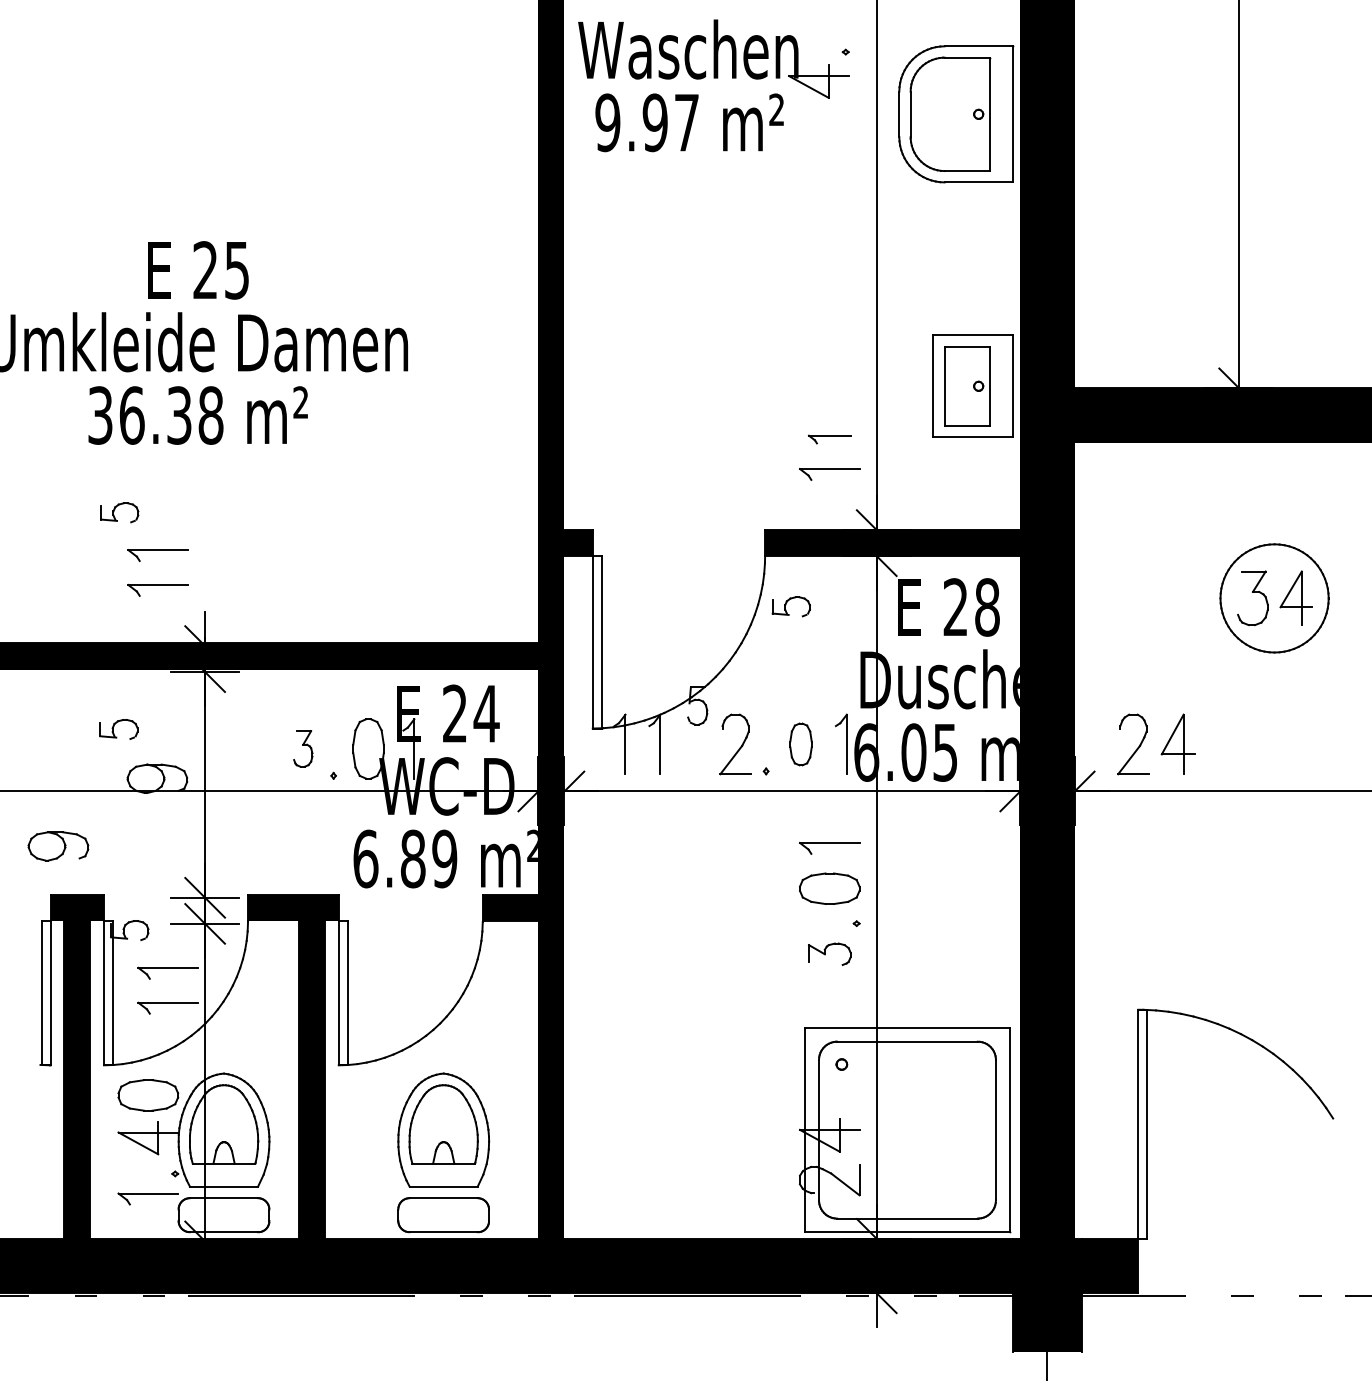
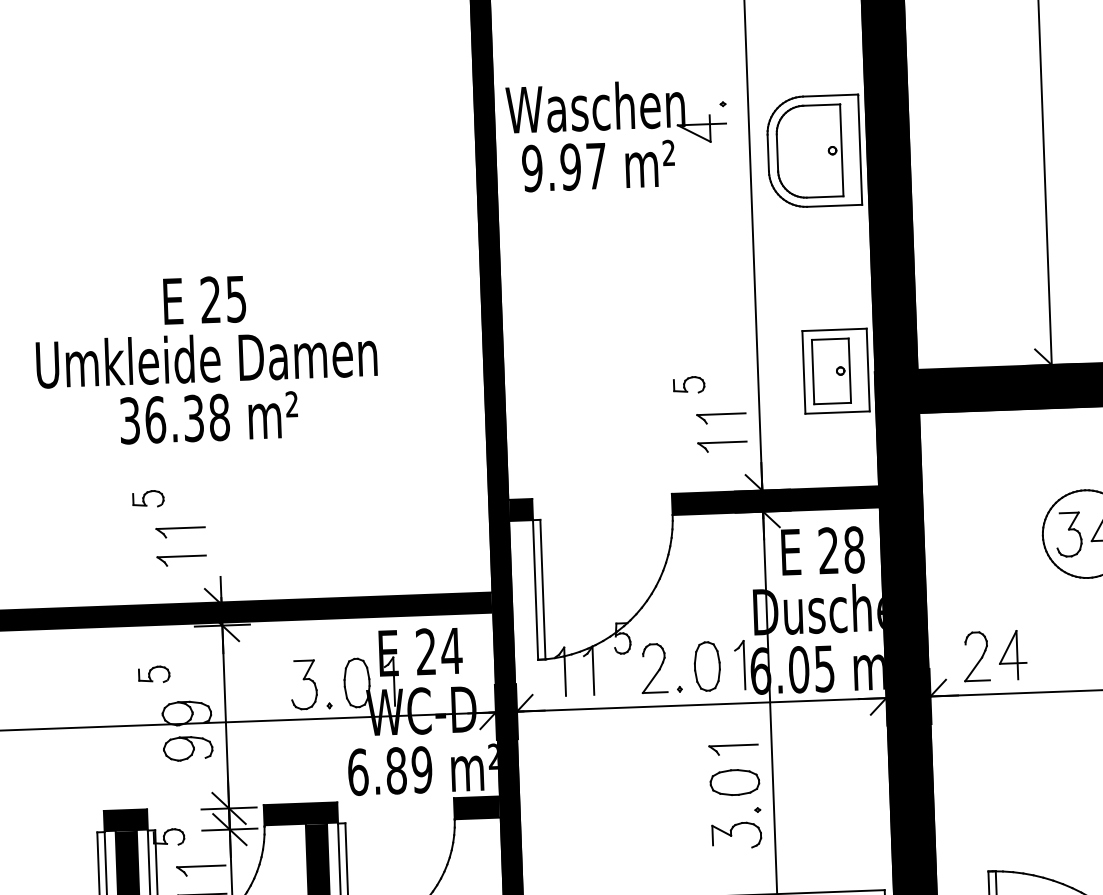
part: (829, 439) -> (721, 418), size x1.43
part: (790, 606) -> (688, 384), moved
part: (800, 744) -> (706, 666), size x1.43
part: (303, 748) -> (304, 684), size x1.67
part: (58, 846) -> (188, 748), moved
part: (829, 954) -> (736, 835), size x1.43

